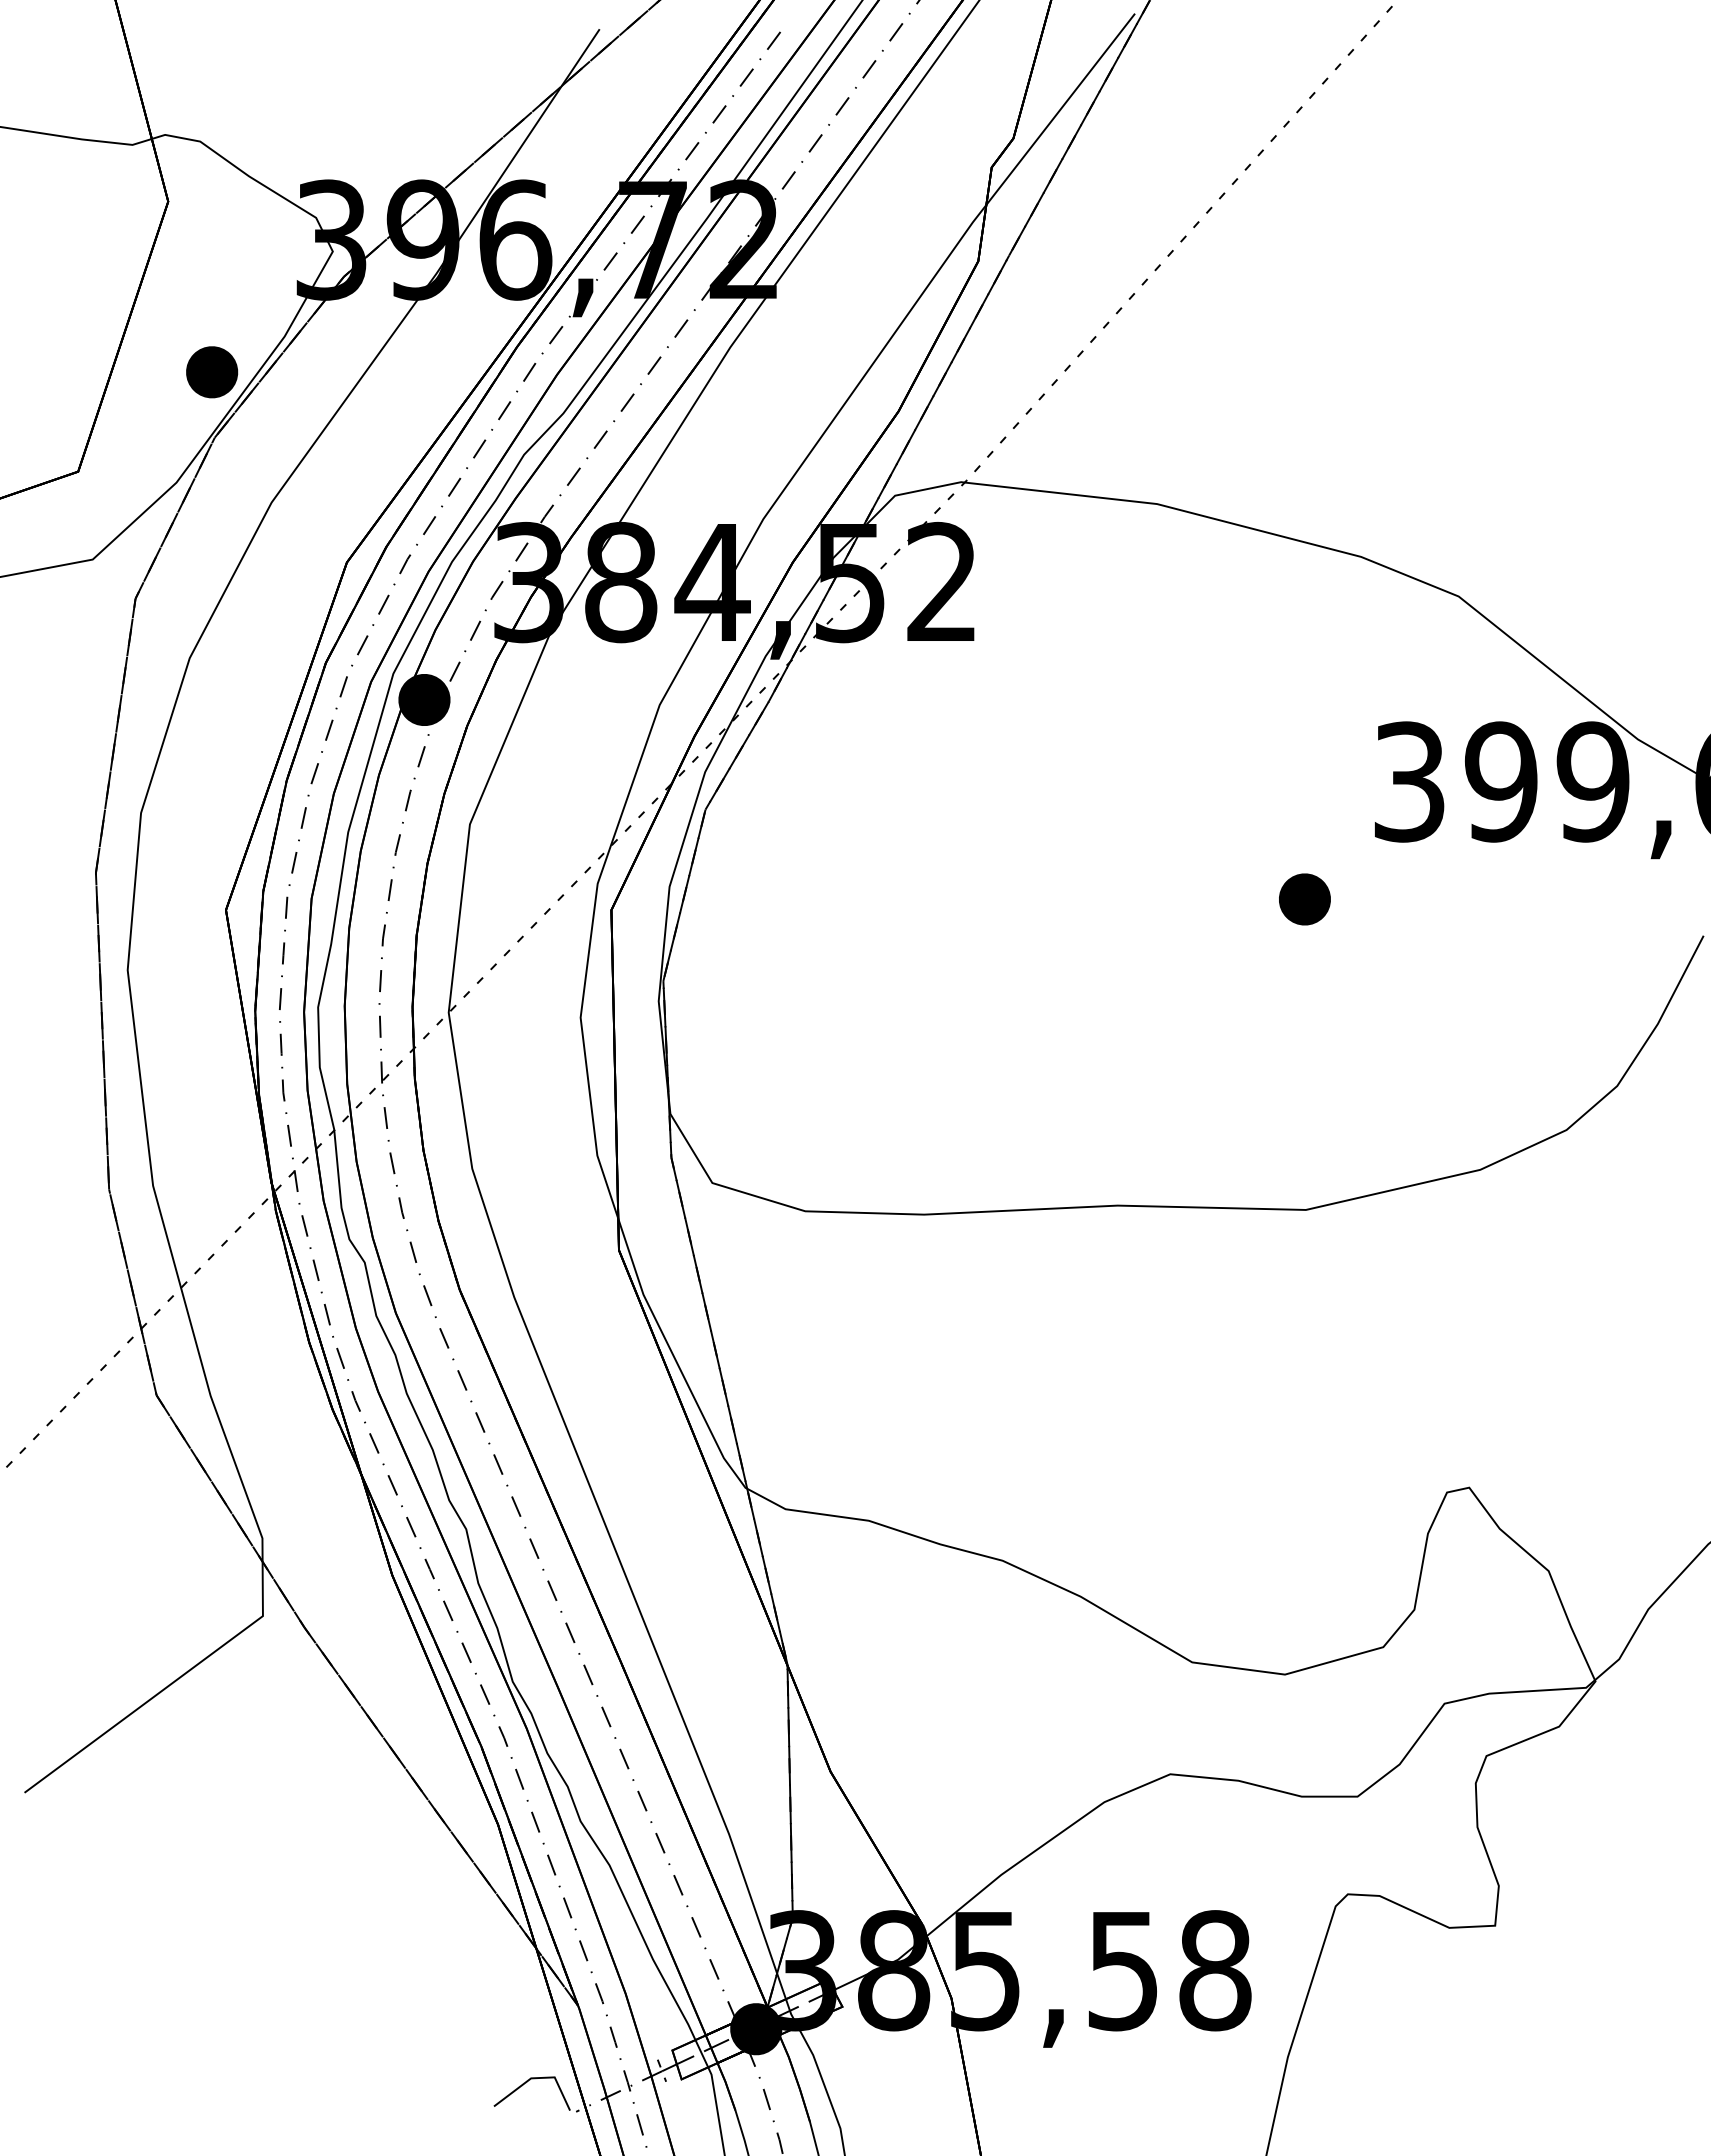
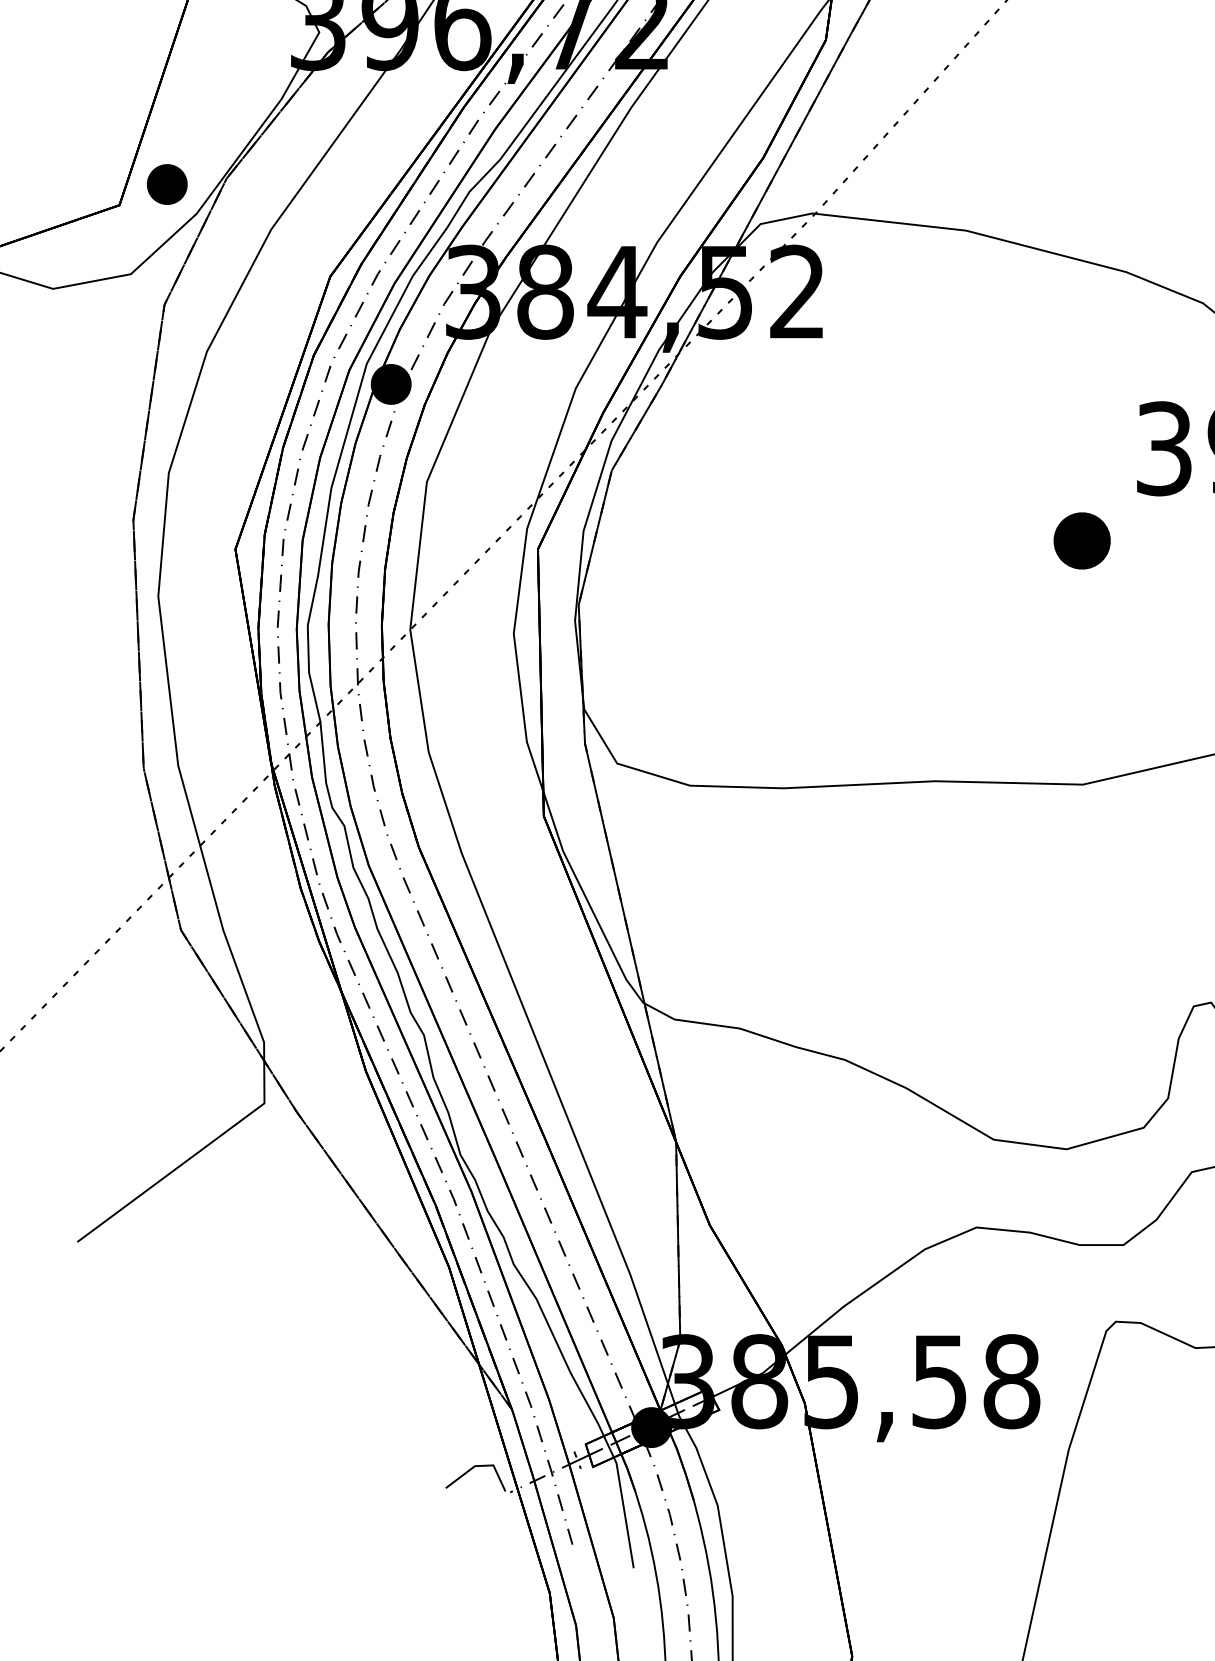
part: (212, 372) -> (167, 184), moved
part: (1304, 899) -> (1081, 540), size x1.4

